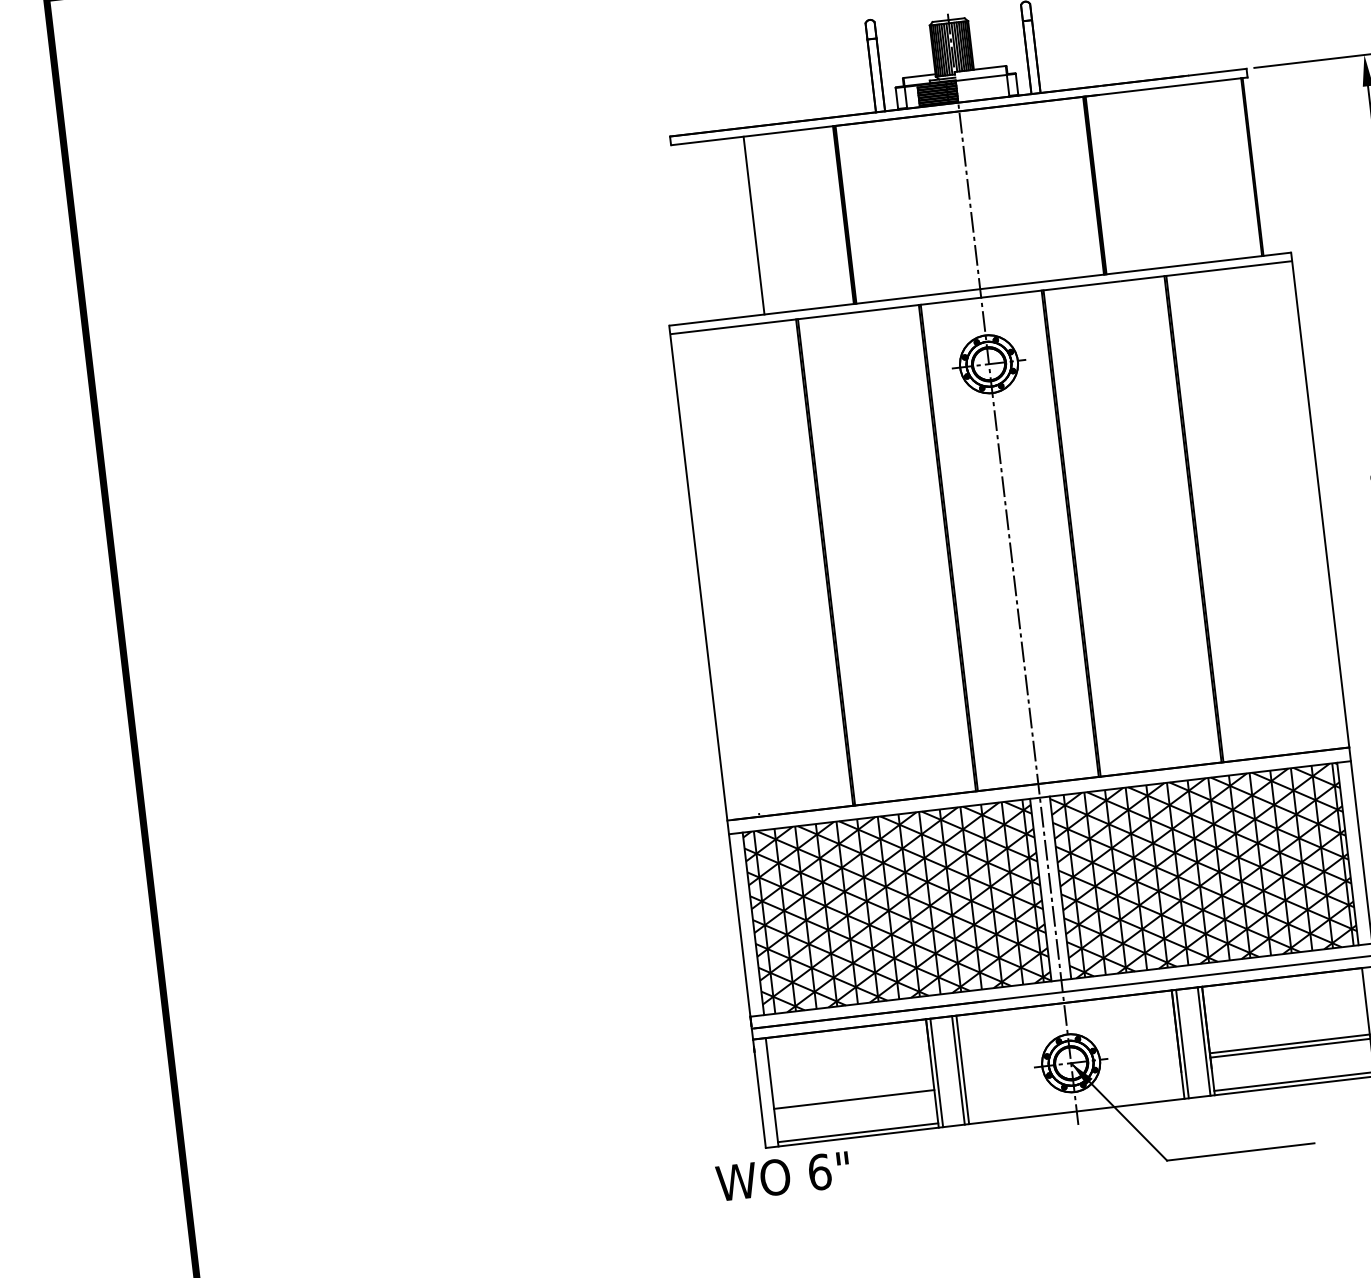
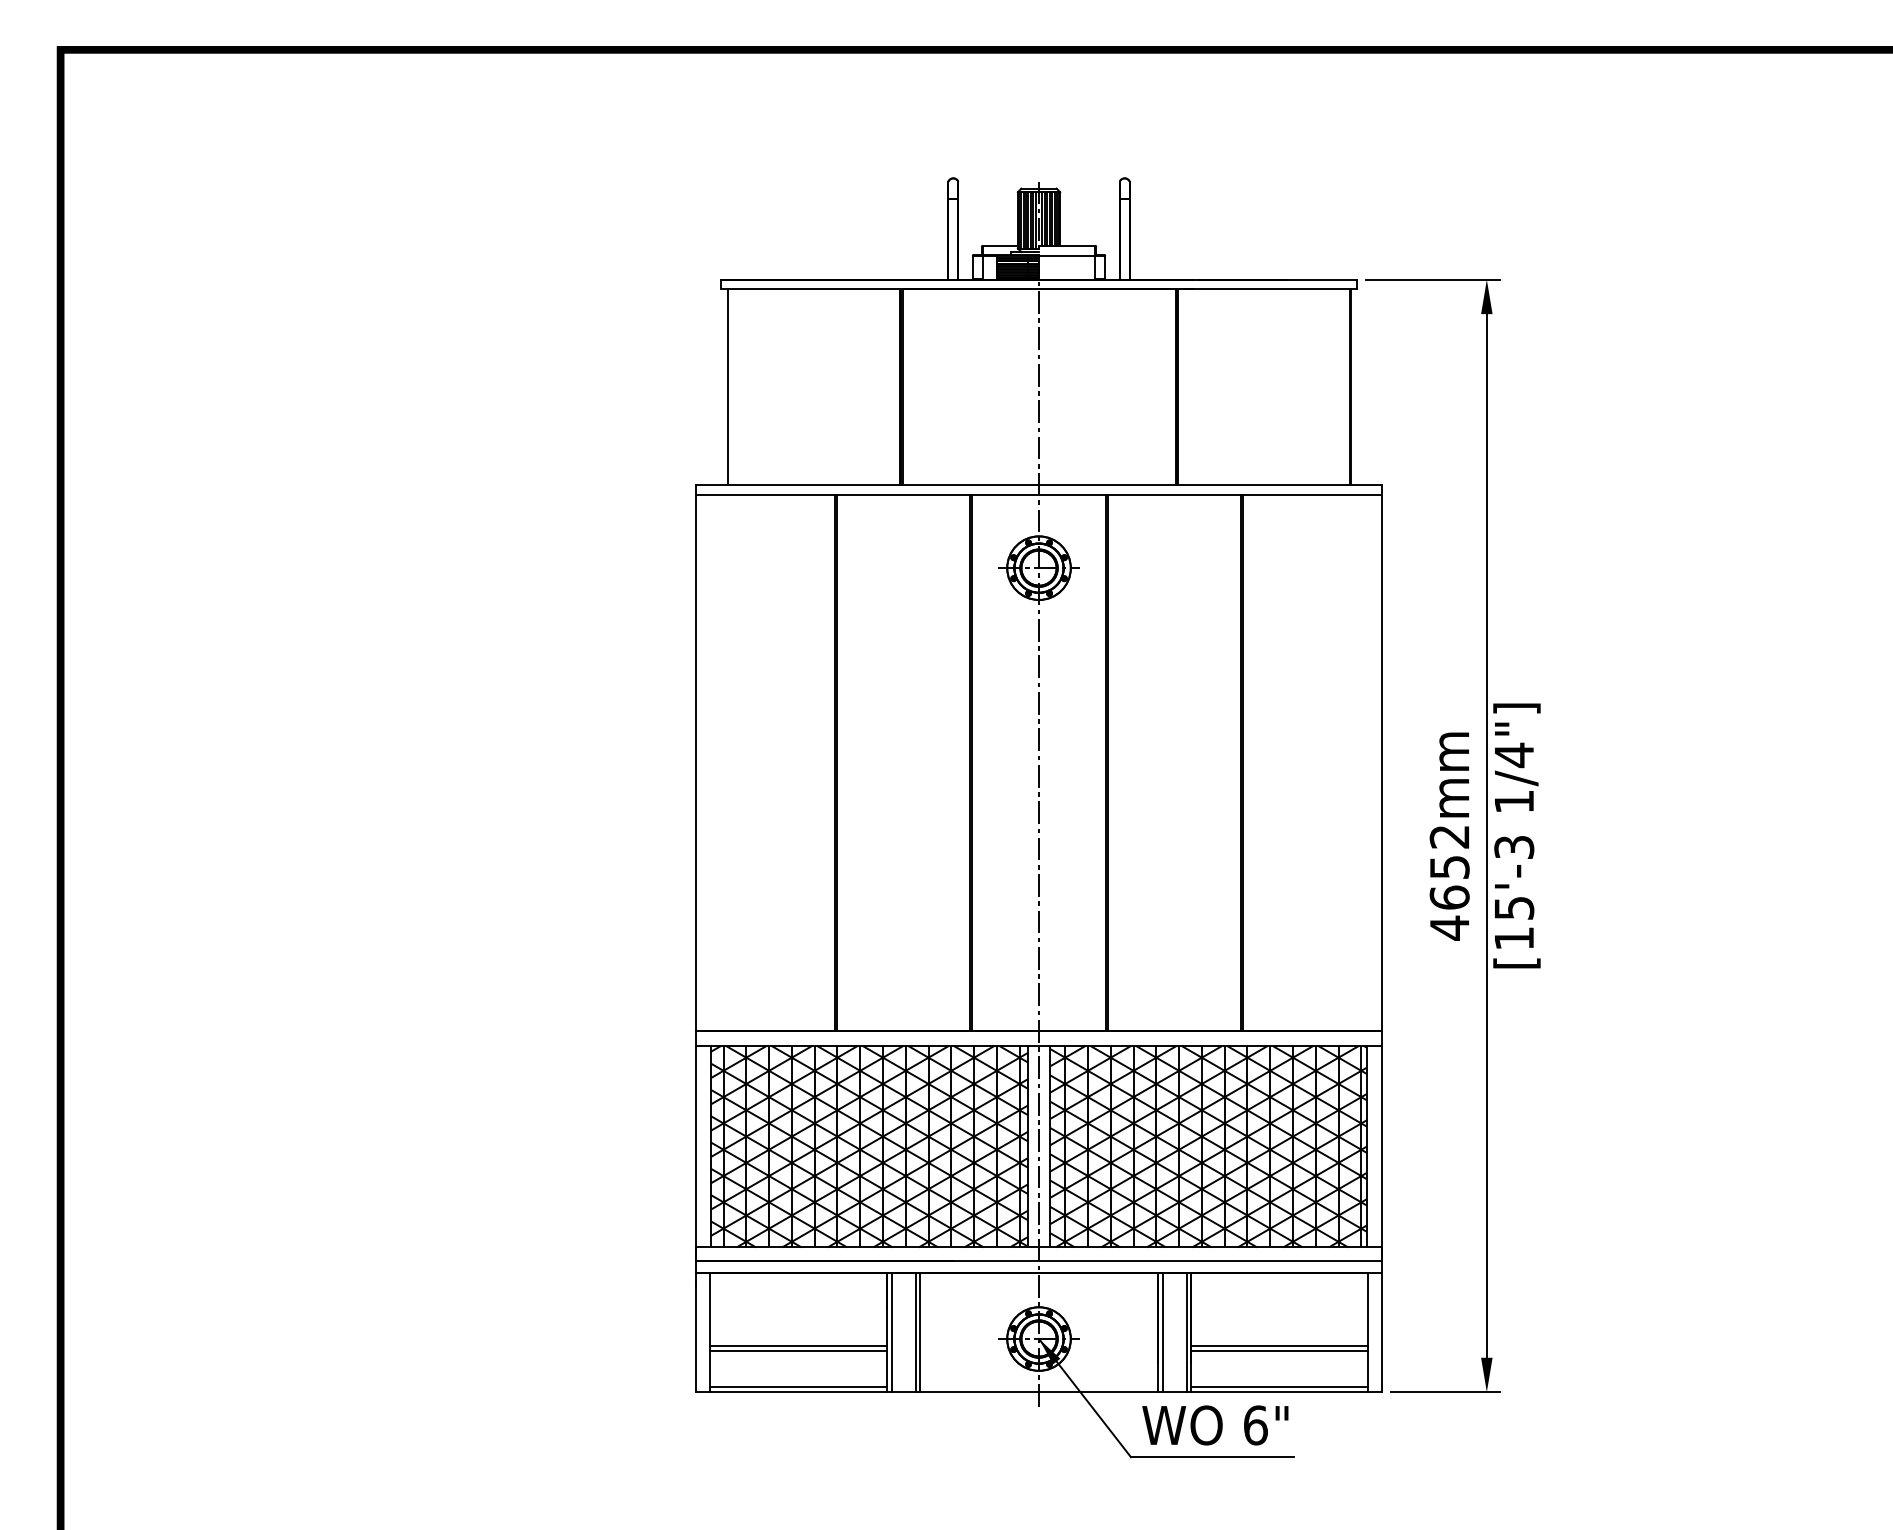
line: (754, 225) -> (728, 387), moved
line: (853, 1094) -> (798, 1345), added
text: (783, 1176) -> (1215, 1425), moved

